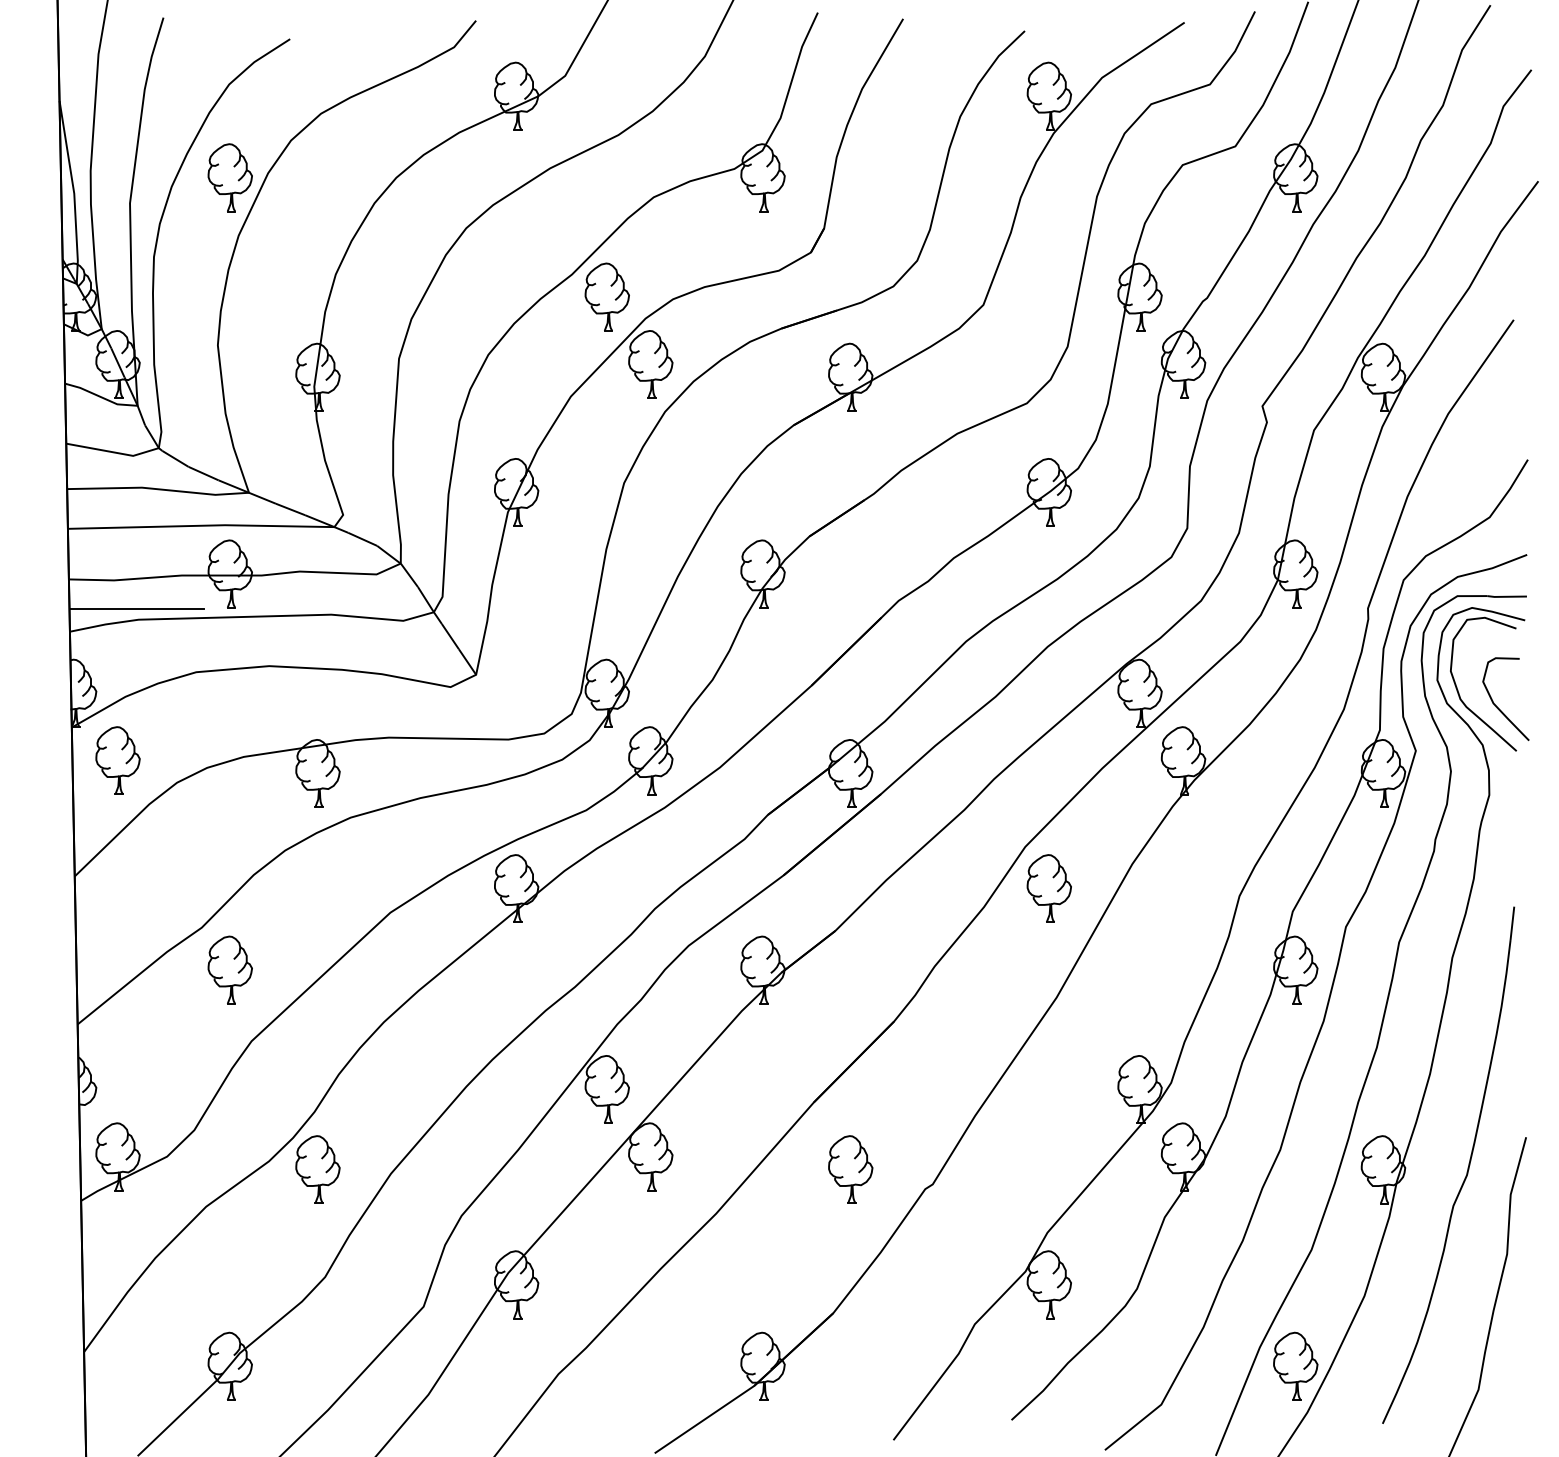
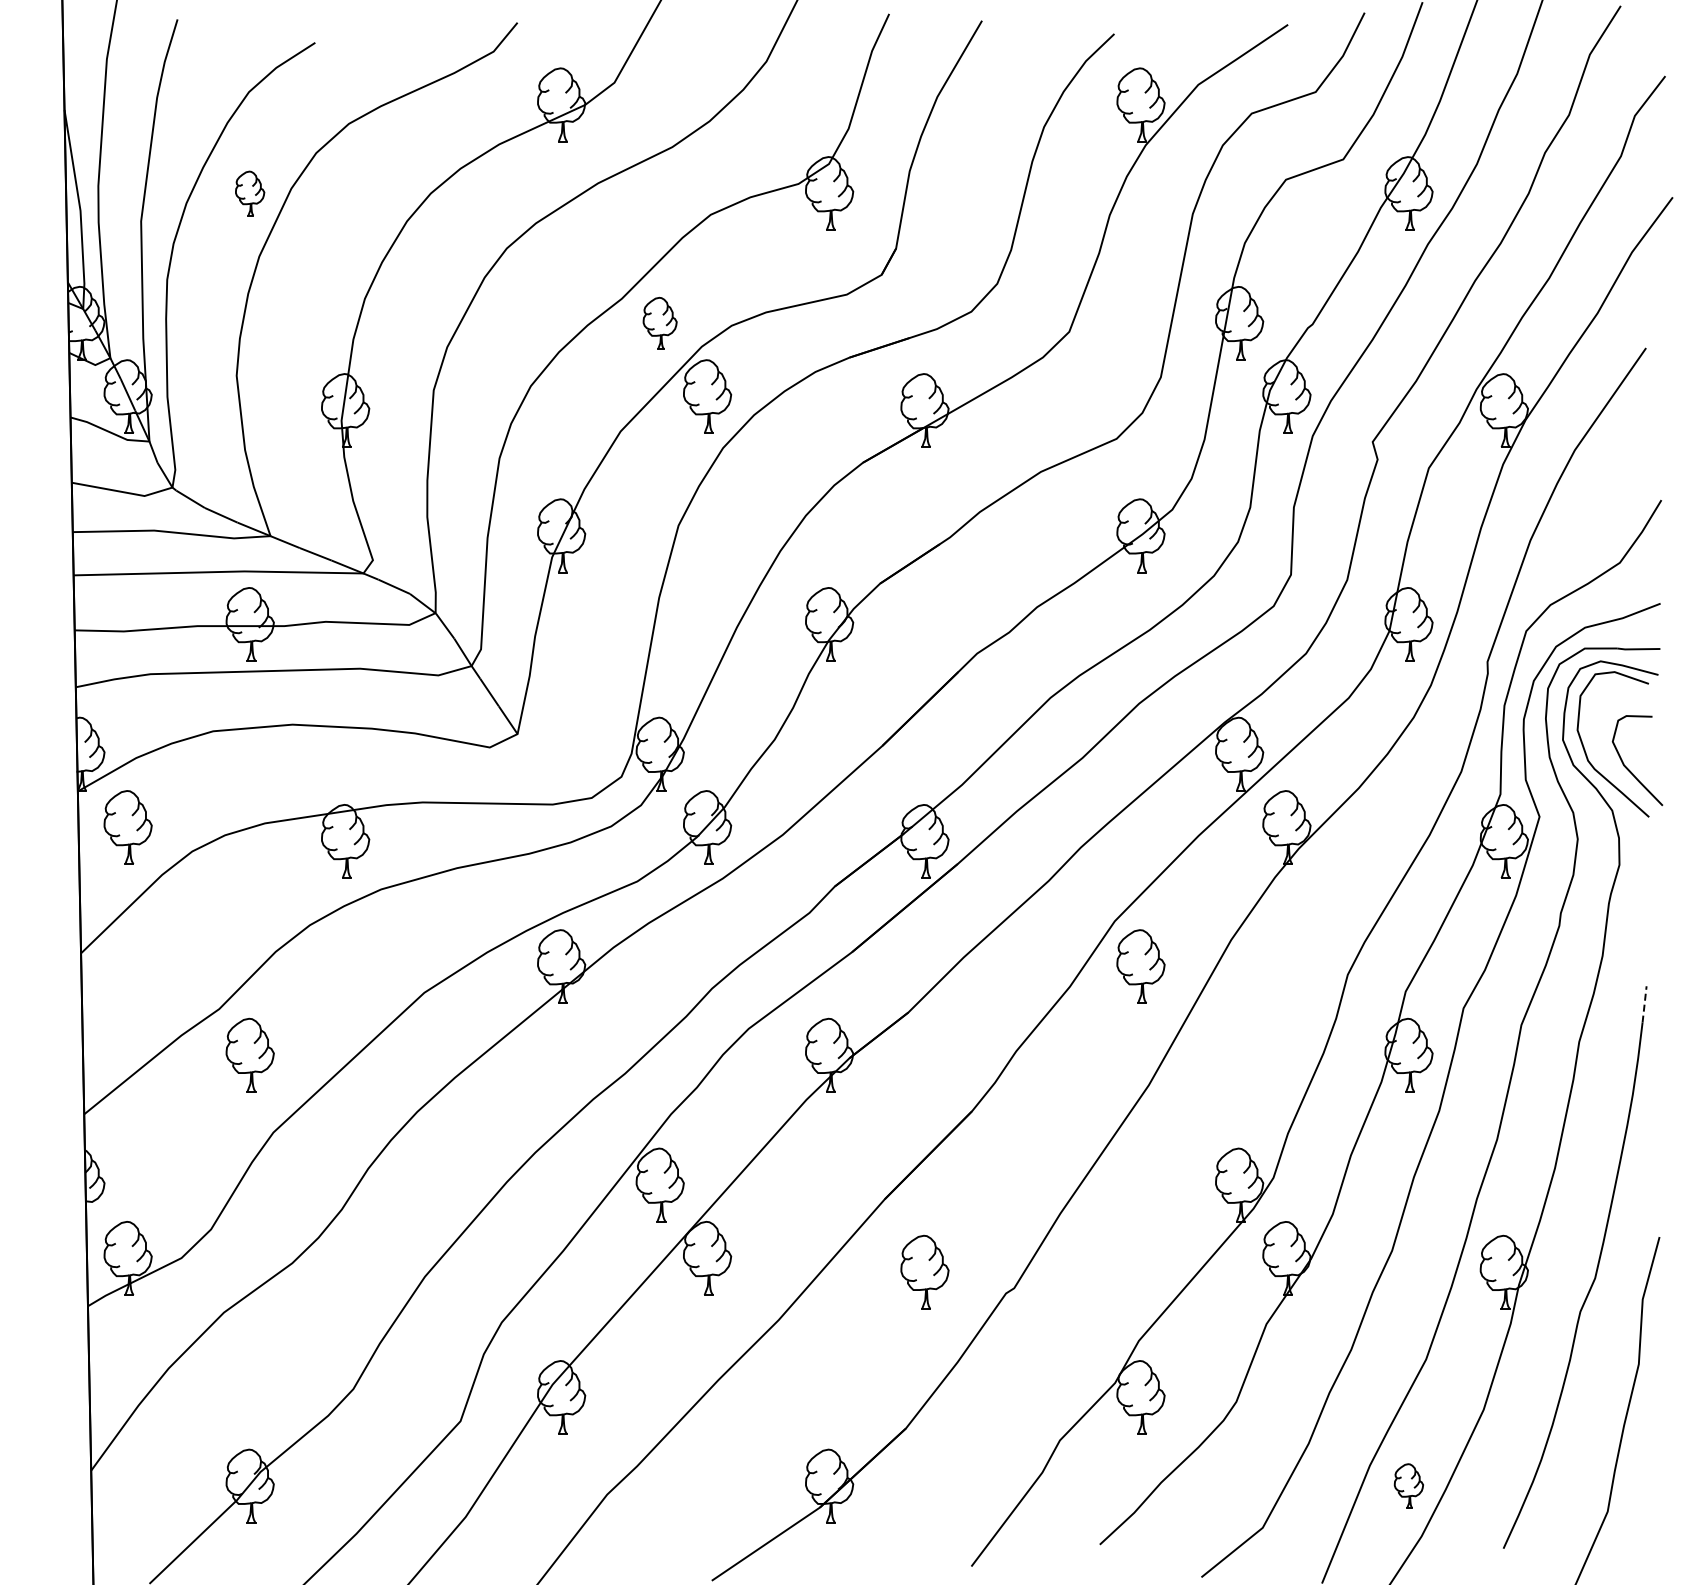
part: (229, 177) -> (249, 193), size x0.6
part: (606, 297) -> (659, 323), size x0.7
line: (136, 608) -> (148, 662), removed
line: (1512, 922) -> (1644, 1003), solid -> dashed
part: (317, 1168) -> (345, 1271), removed
part: (1295, 1365) -> (1408, 1485), size x0.6

